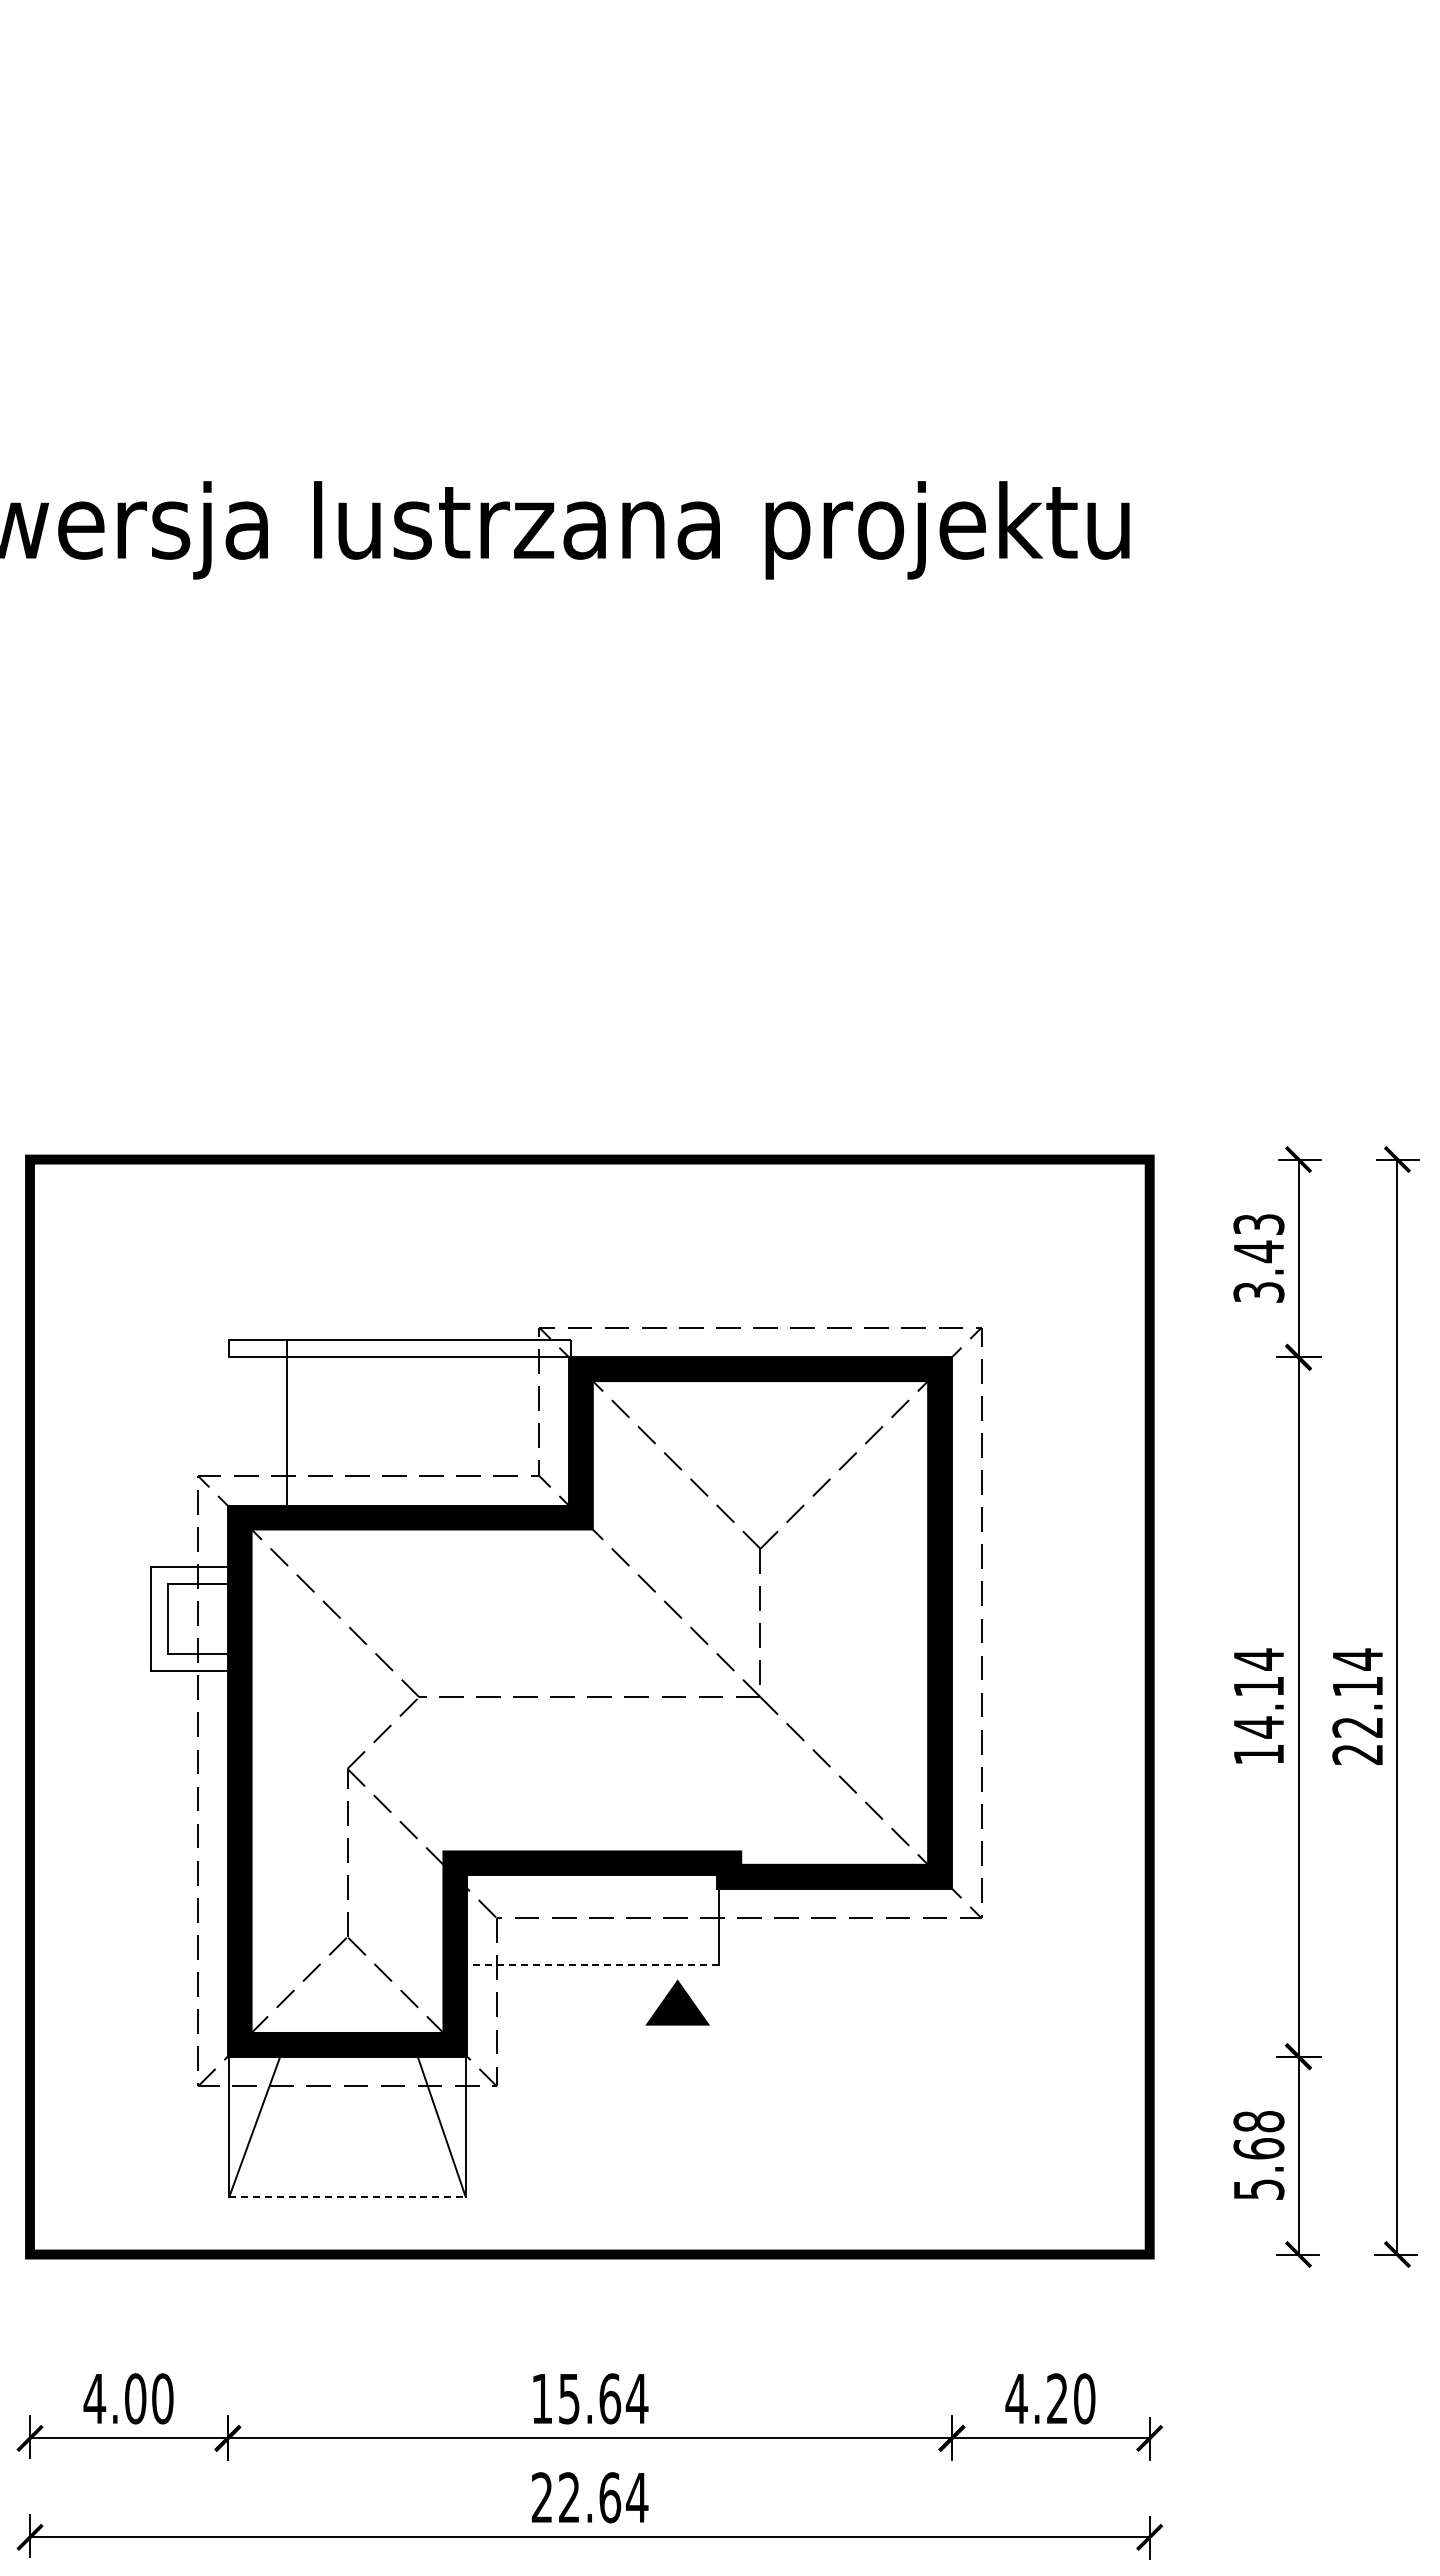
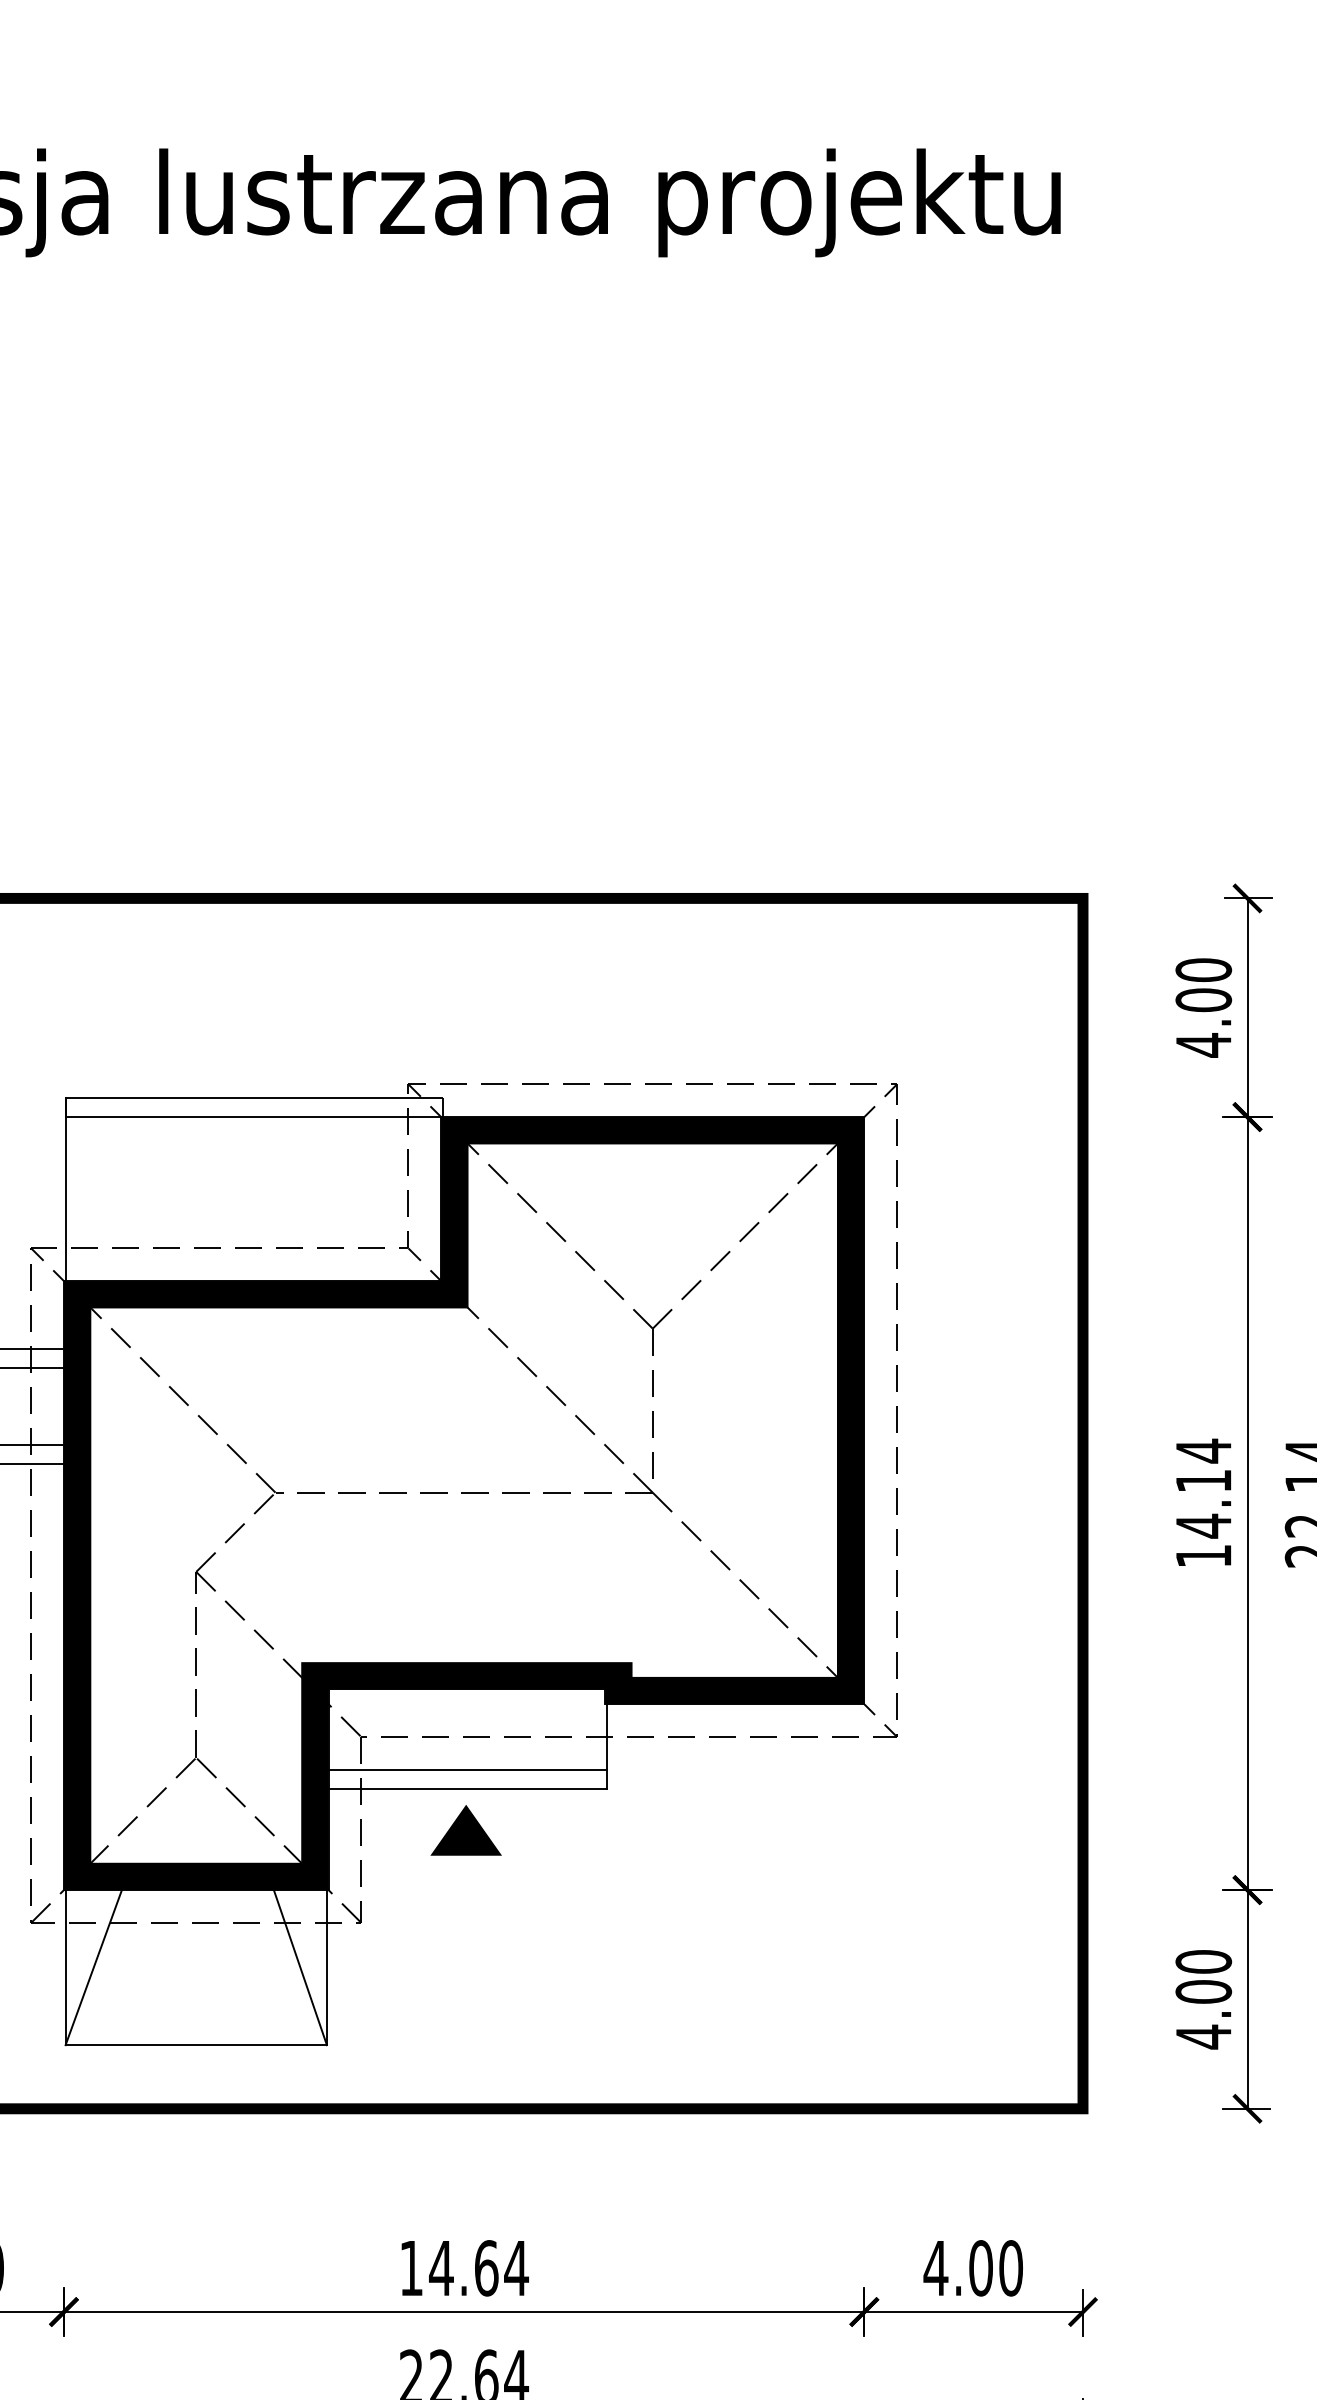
text: (1258, 1258) -> (1203, 1007), 3.43 -> 4.00
line: (287, 1422) -> (65, 1189), moved
line: (592, 1947) -> (467, 1769), added
line: (593, 1965) -> (468, 1789), dashed -> solid
part: (677, 2002) -> (465, 1830), moved
text: (1258, 2155) -> (1203, 1999), 5.68 -> 4.00
line: (348, 2196) -> (197, 2044), dashed -> solid
text: (1057, 2398) -> (981, 2267), 4.20 -> 4.00
text: (569, 2399) -> (441, 2269), 15.64 -> 14.64

